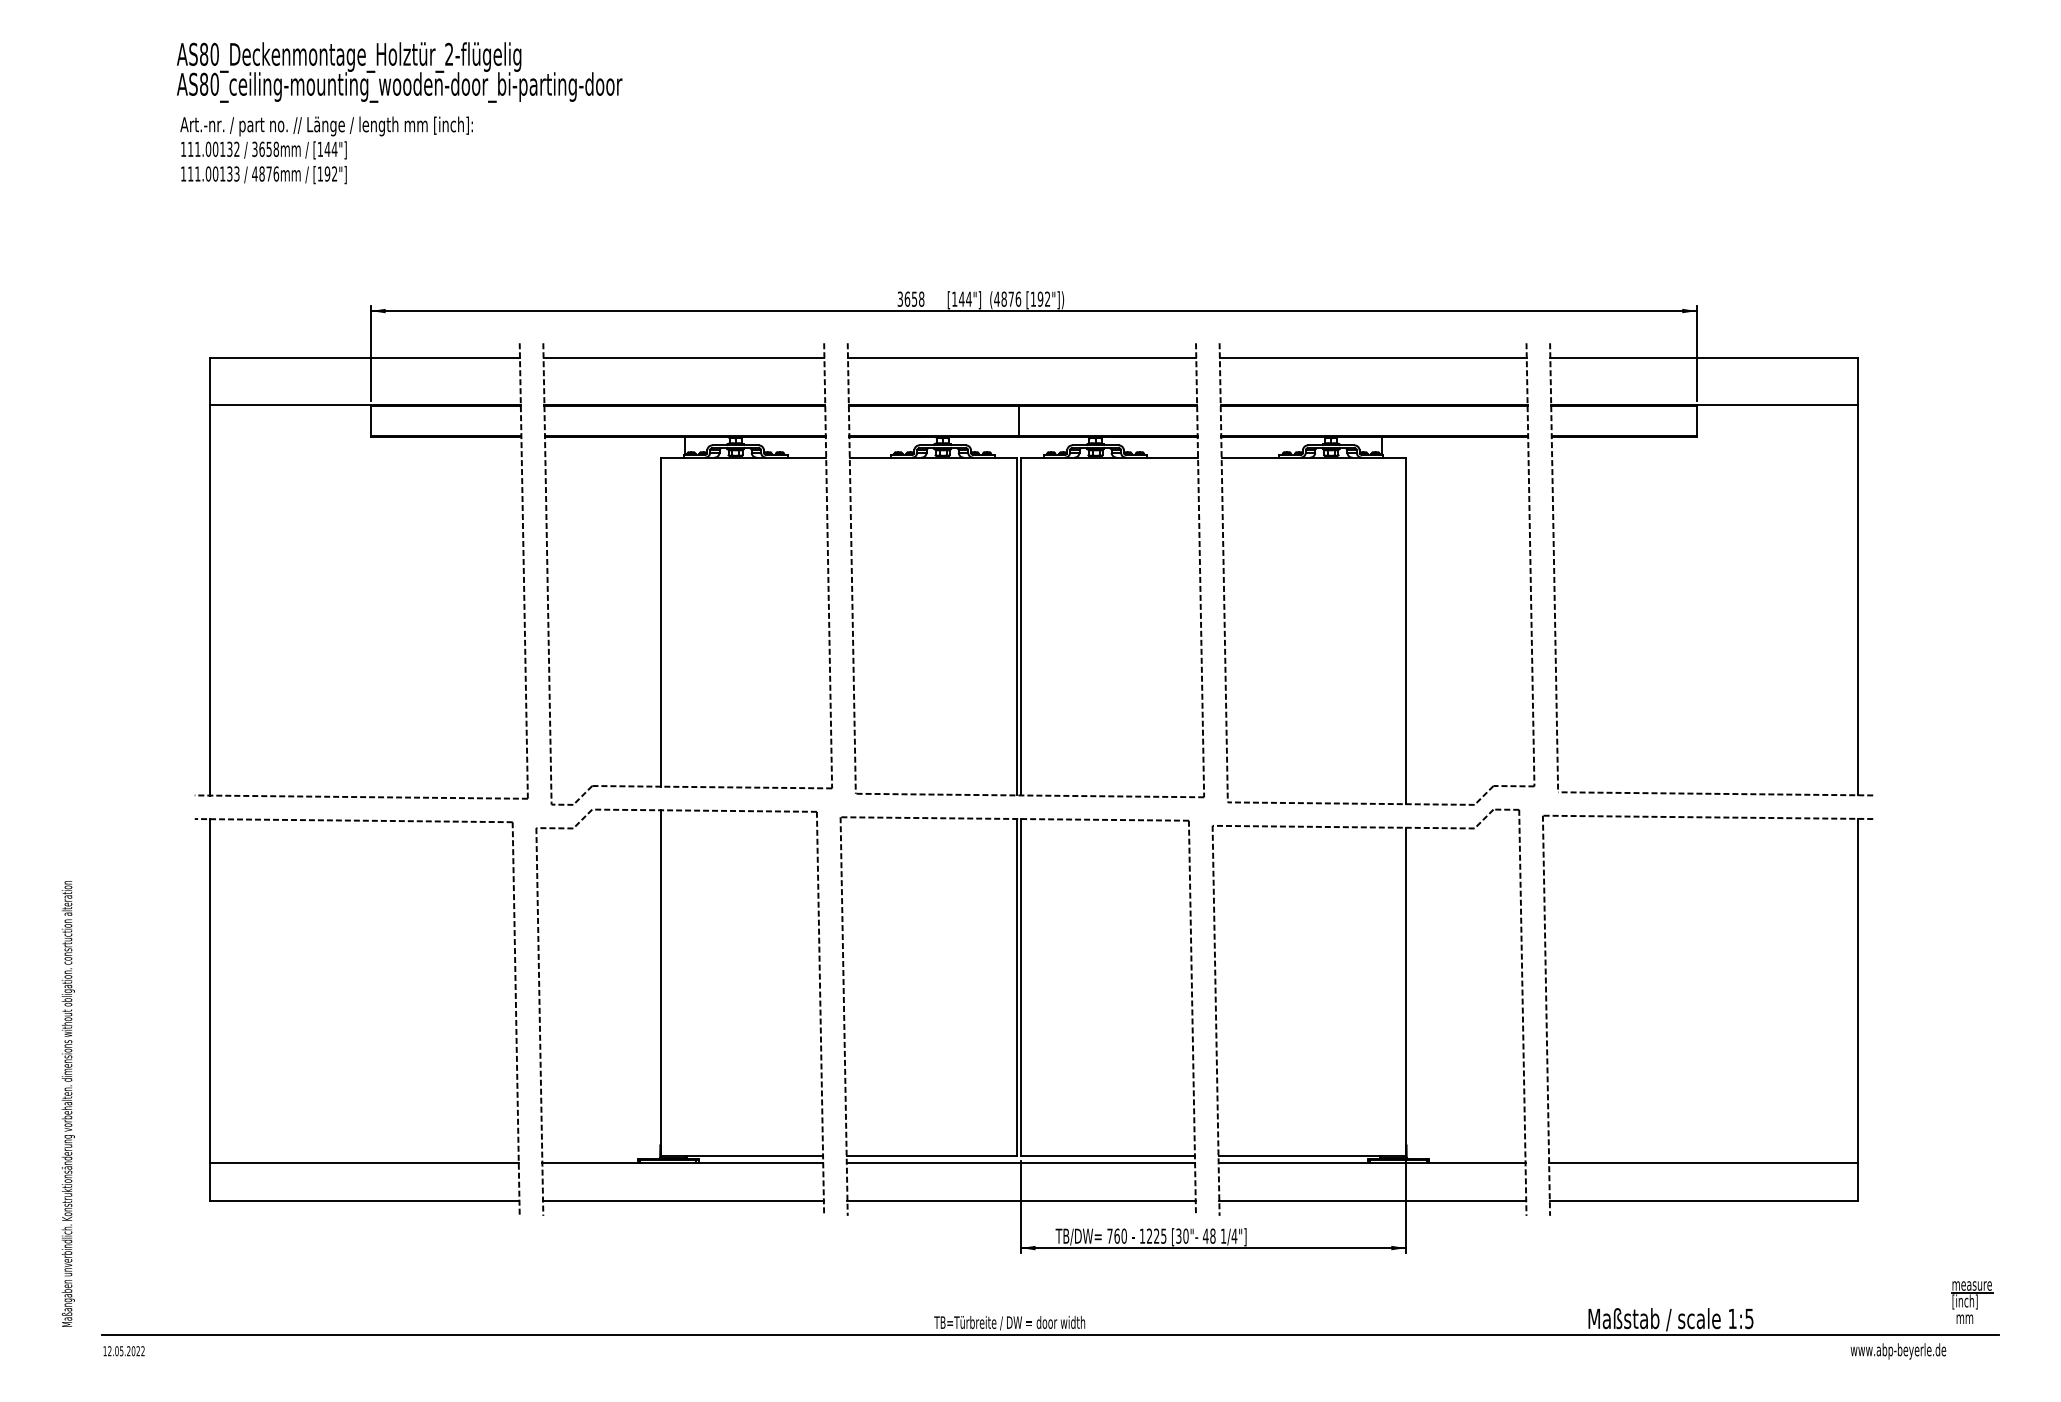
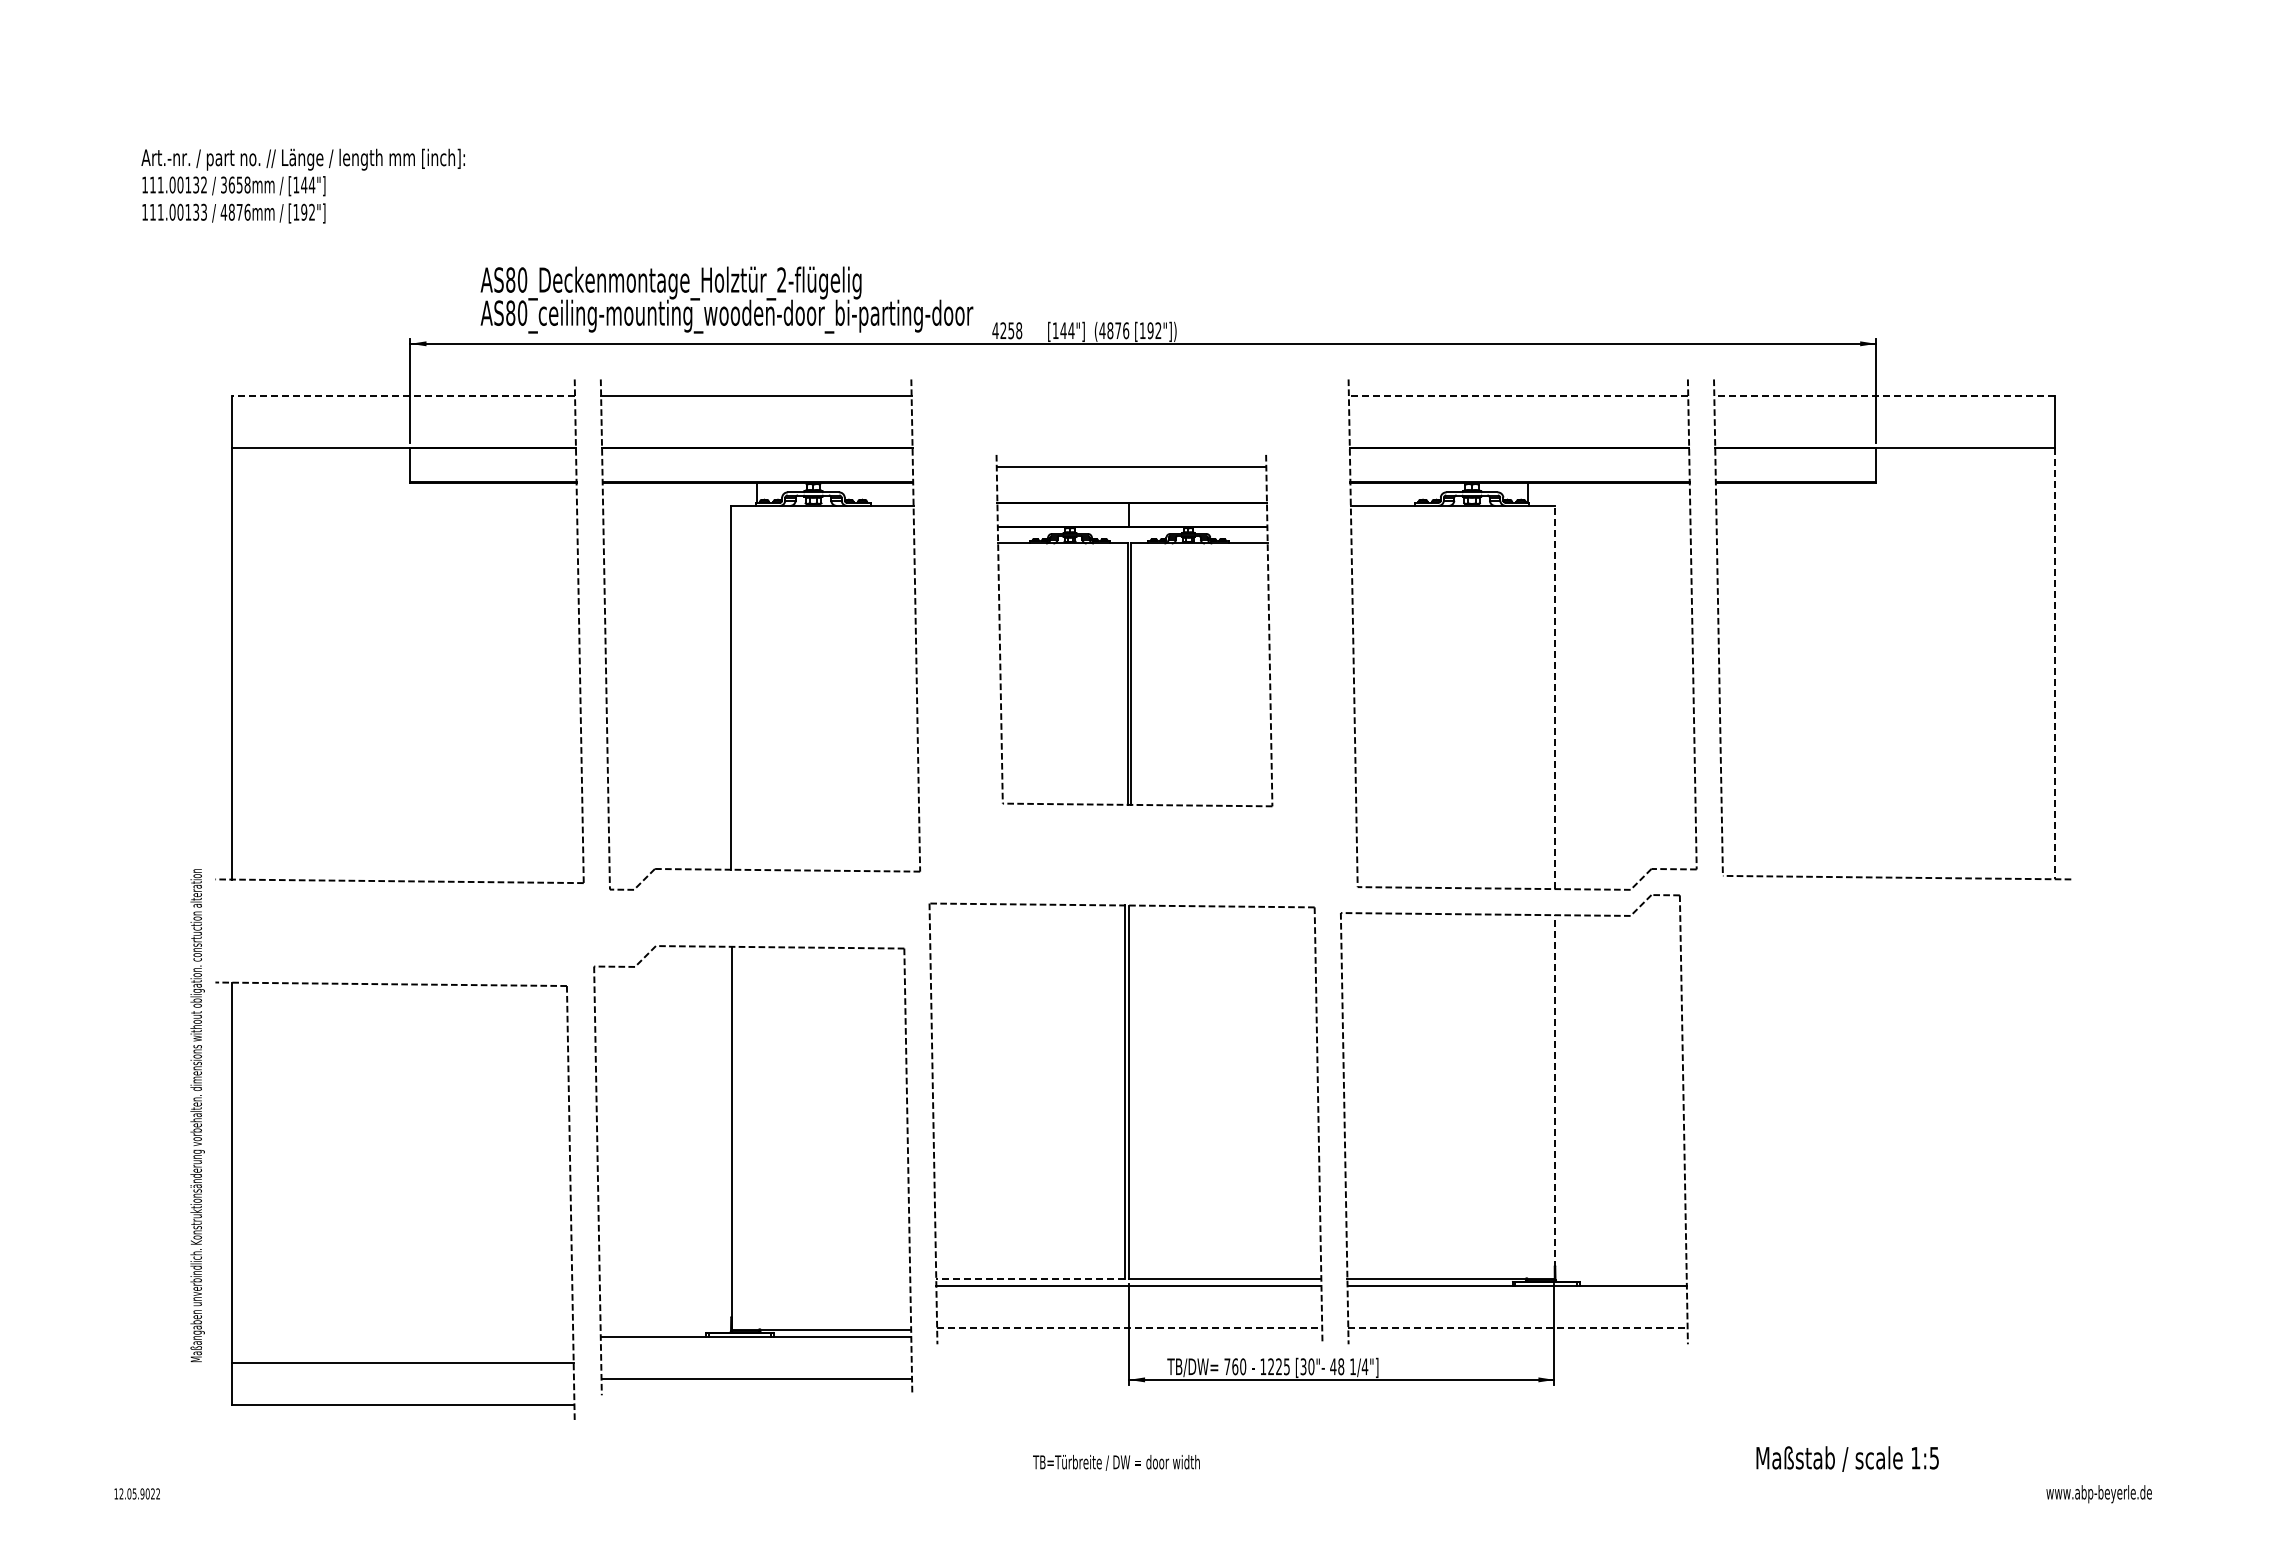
text: (399, 71) -> (726, 299), moved
text: (325, 149) -> (302, 185), moved
text: (903, 298) -> (999, 330), 3658 -> 4258
line: (364, 358) -> (403, 396), solid -> dashed
line: (1373, 358) -> (1518, 396), solid -> dashed
line: (1704, 358) -> (1884, 396), solid -> dashed
part: (1025, 570) -> (1134, 630), size x0.7
line: (1858, 600) -> (2054, 663), solid -> dashed
line: (1405, 630) -> (1554, 697), solid -> dashed
line: (1405, 991) -> (1554, 1096), solid -> dashed
part: (661, 1012) -> (732, 1170), moved
text: (68, 1103) -> (197, 1115), moved
line: (931, 1156) -> (1030, 1278), solid -> dashed
part: (357, 1162) -> (395, 1362), moved
part: (1707, 1162) -> (1888, 1285), removed
line: (1021, 1200) -> (1129, 1327), solid -> dashed
line: (1372, 1200) -> (1517, 1327), solid -> dashed
part: (1971, 1301) -> (2180, 1439), removed
line: (1050, 1334) -> (1161, 1475), removed
text: (128, 1350) -> (142, 1493), 12.05.2022 -> 12.05.9022

